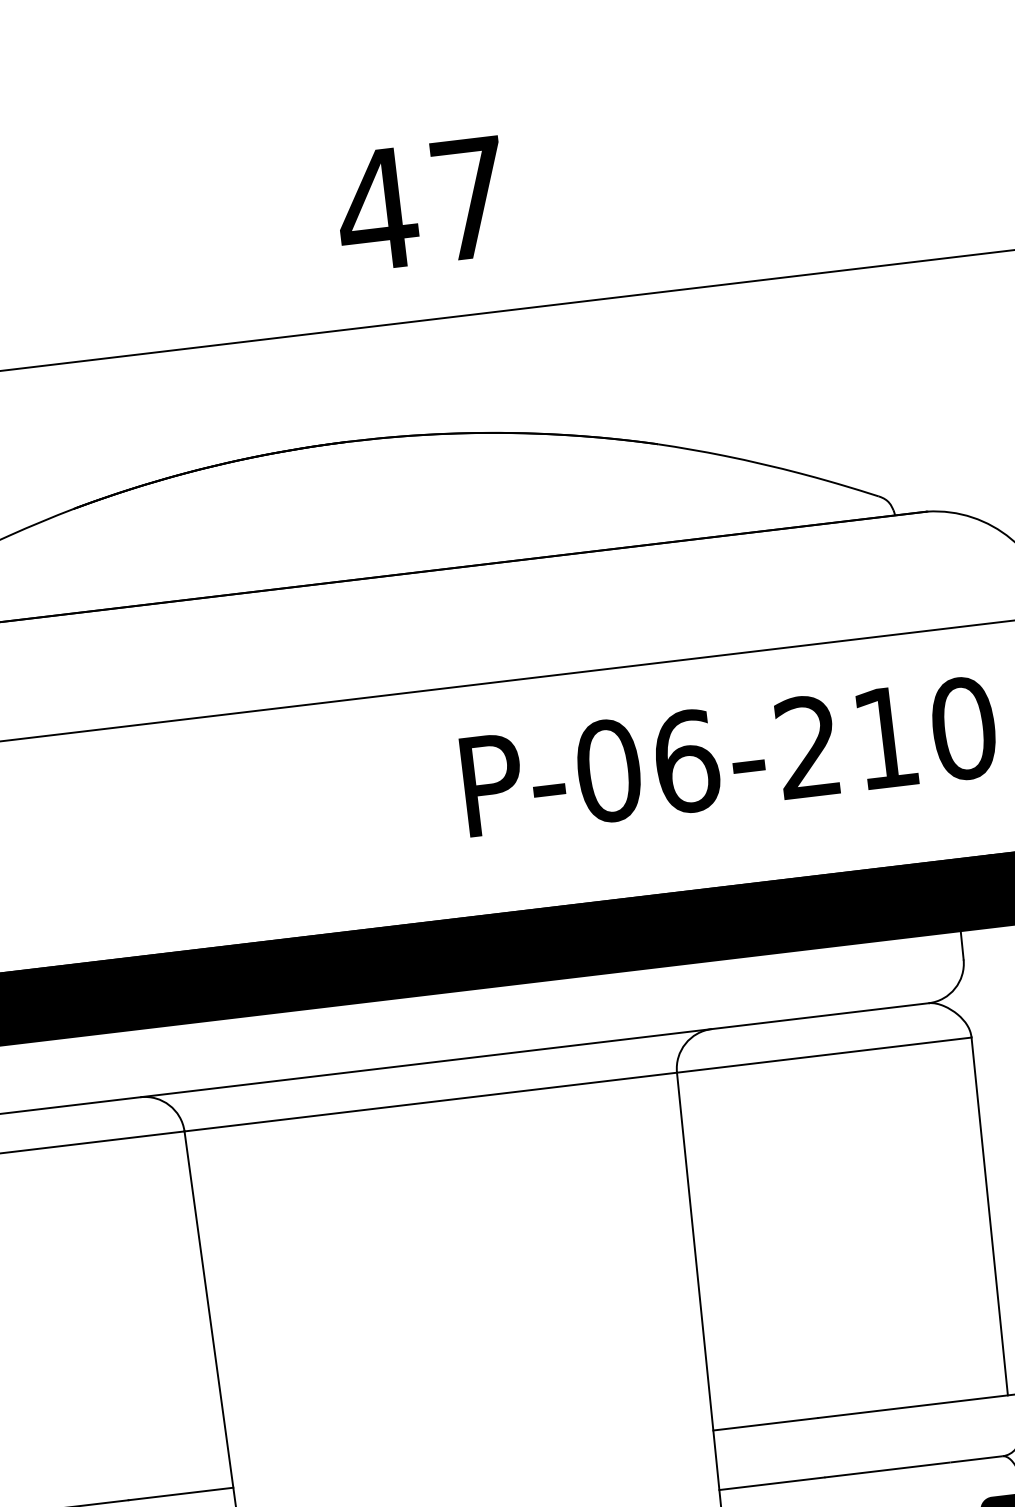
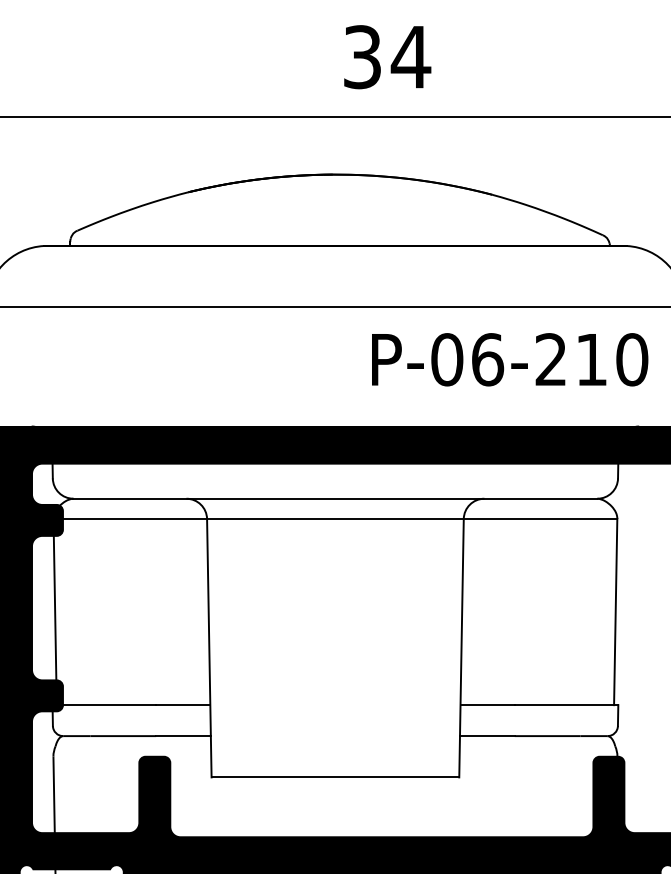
text: (423, 204) -> (386, 57), 47 -> 34

